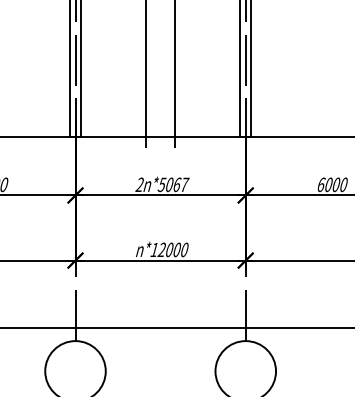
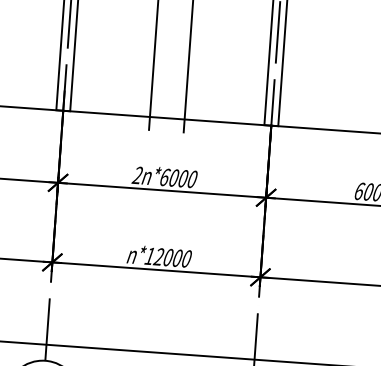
text: (173, 184) -> (178, 177), 2n*5067 -> 2n*6000

